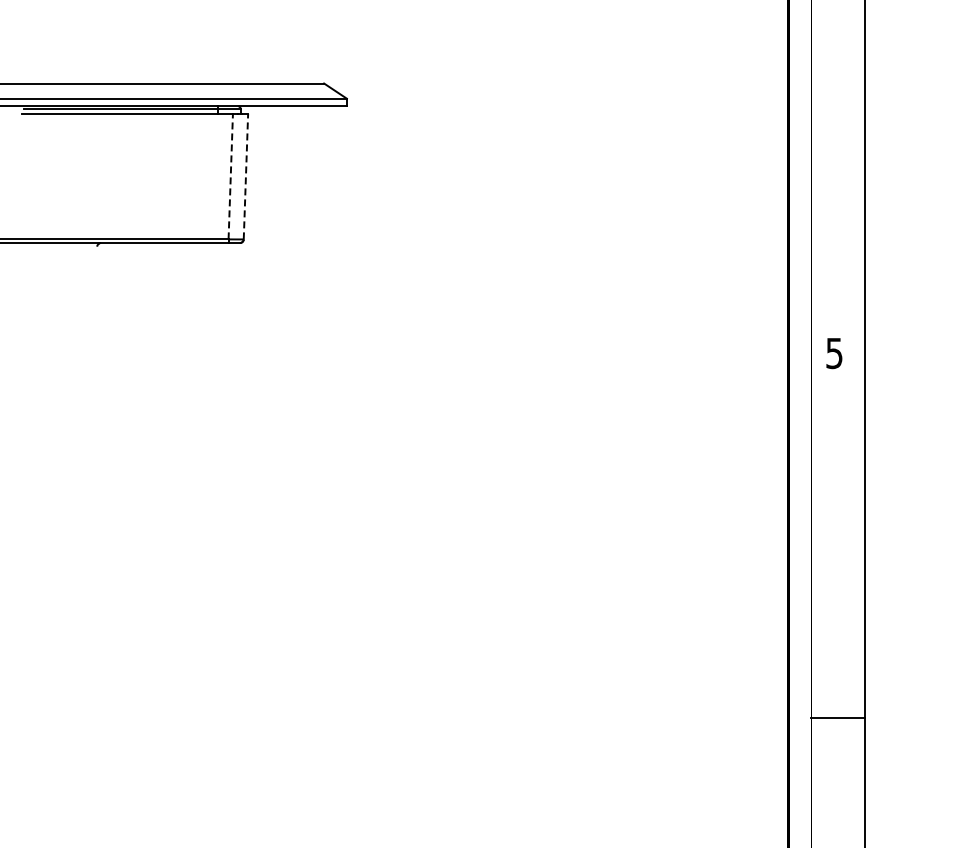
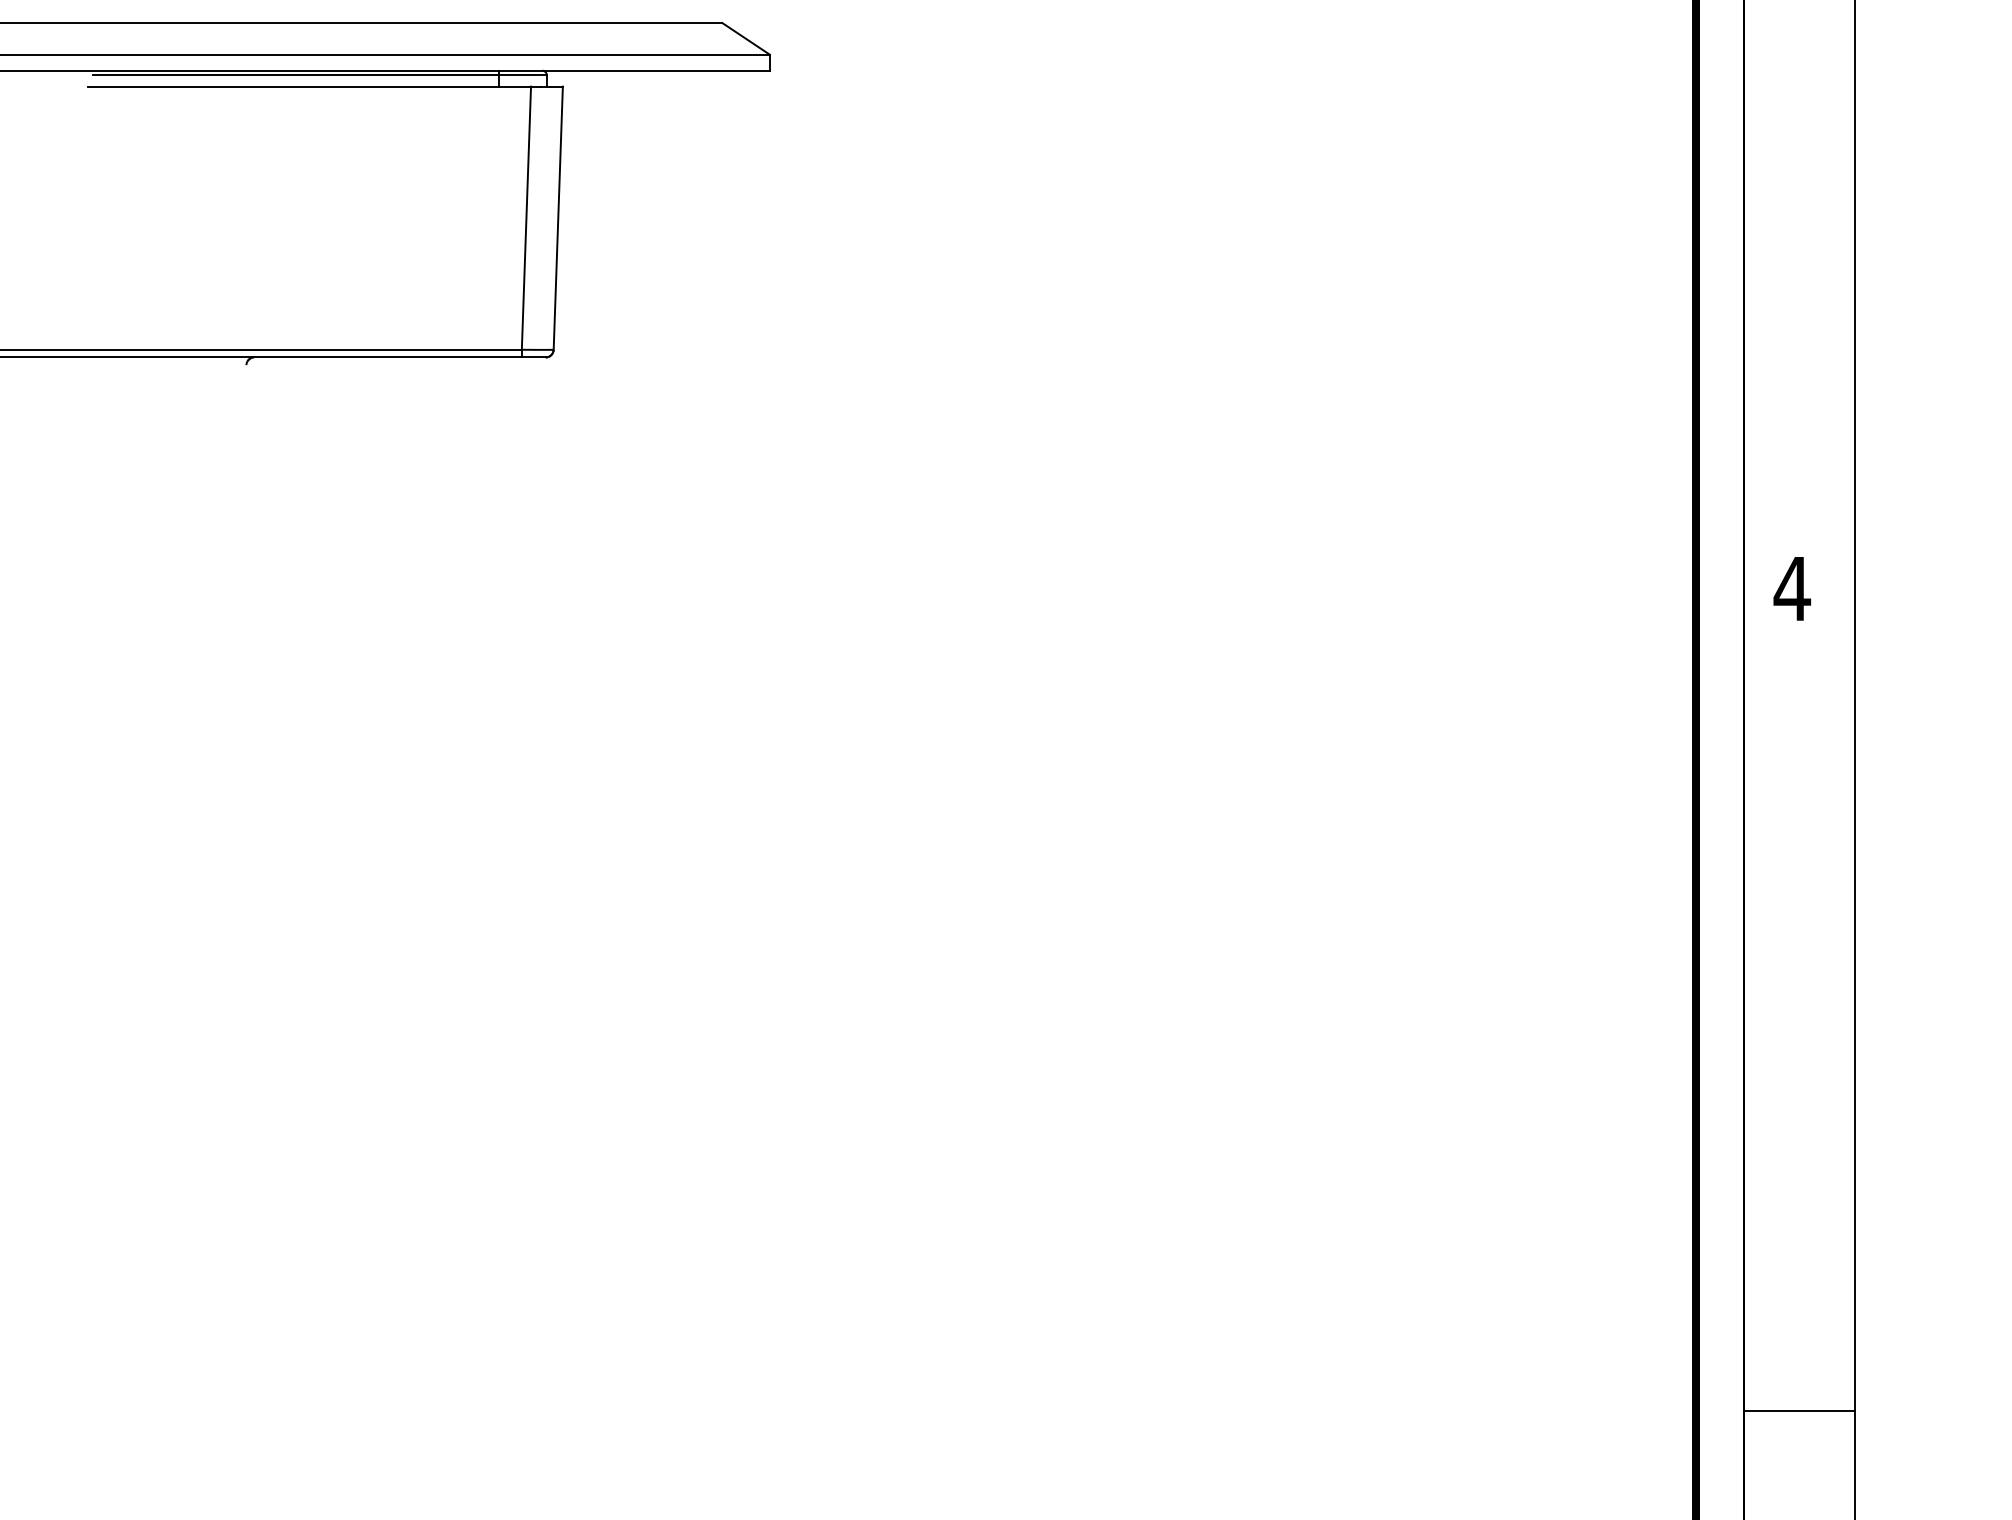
line: (230, 176) -> (525, 217), dashed -> solid
line: (245, 176) -> (557, 217), dashed -> solid
text: (834, 353) -> (1792, 589), 5 -> 4
line: (837, 717) -> (1798, 1411), moved

